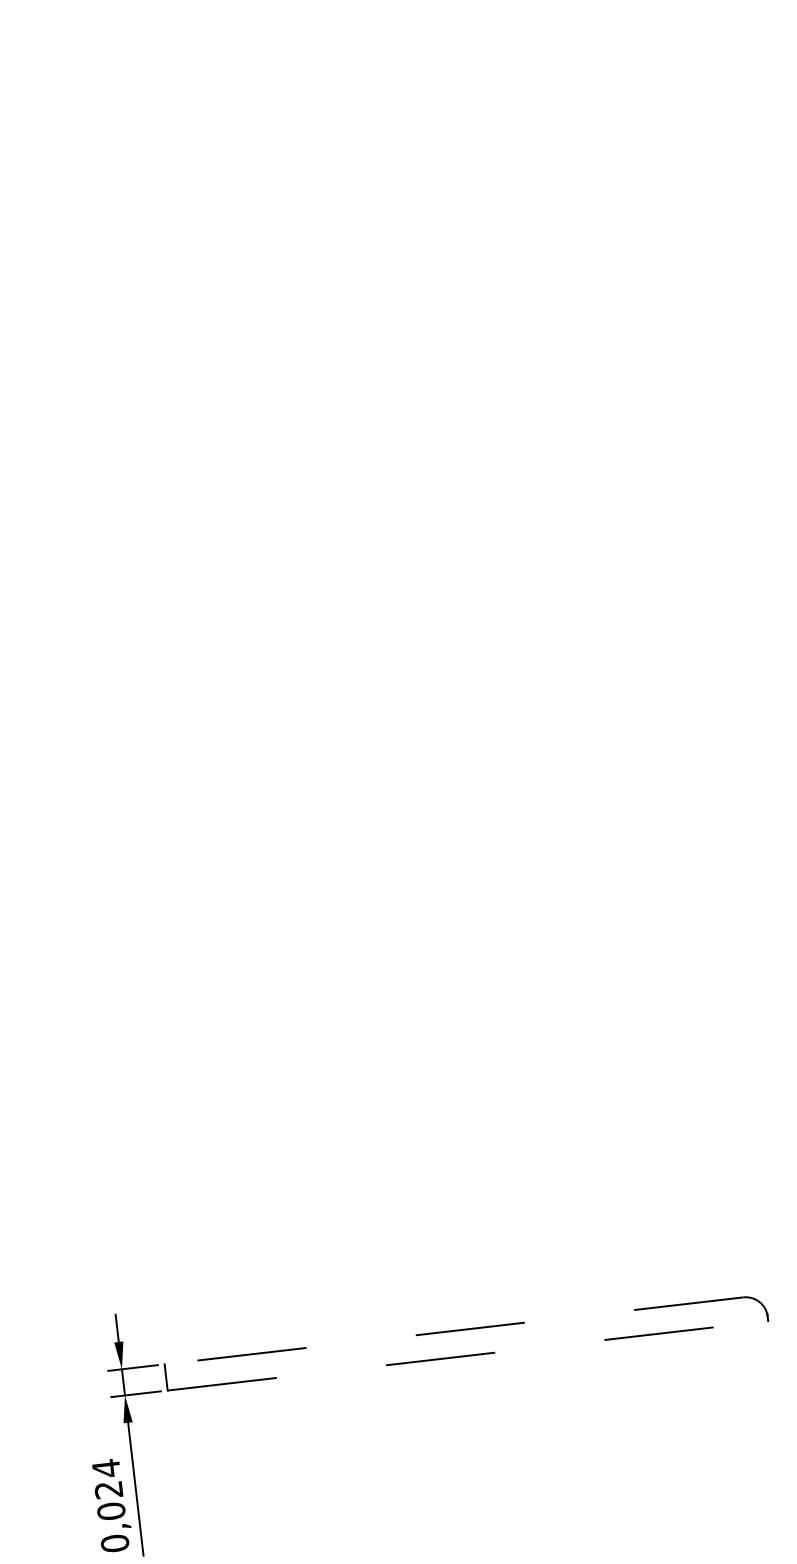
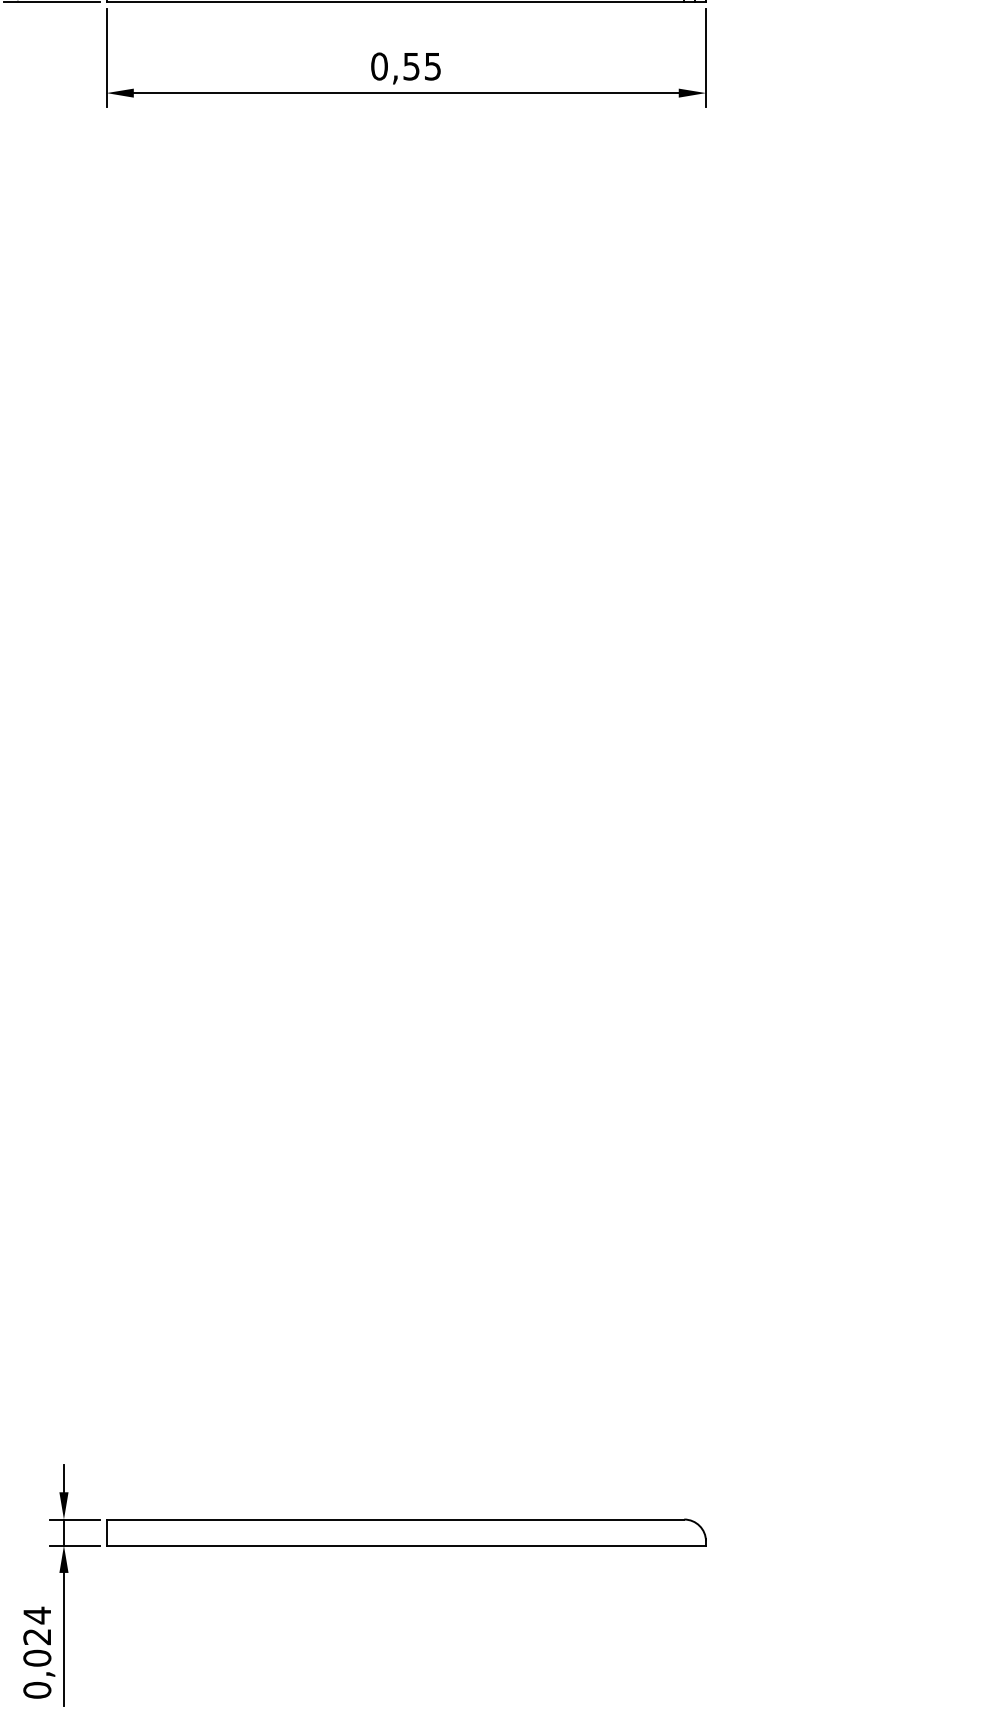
line: (454, 1330) -> (395, 1519), dashed -> solid
line: (468, 1355) -> (406, 1545), dashed -> solid

